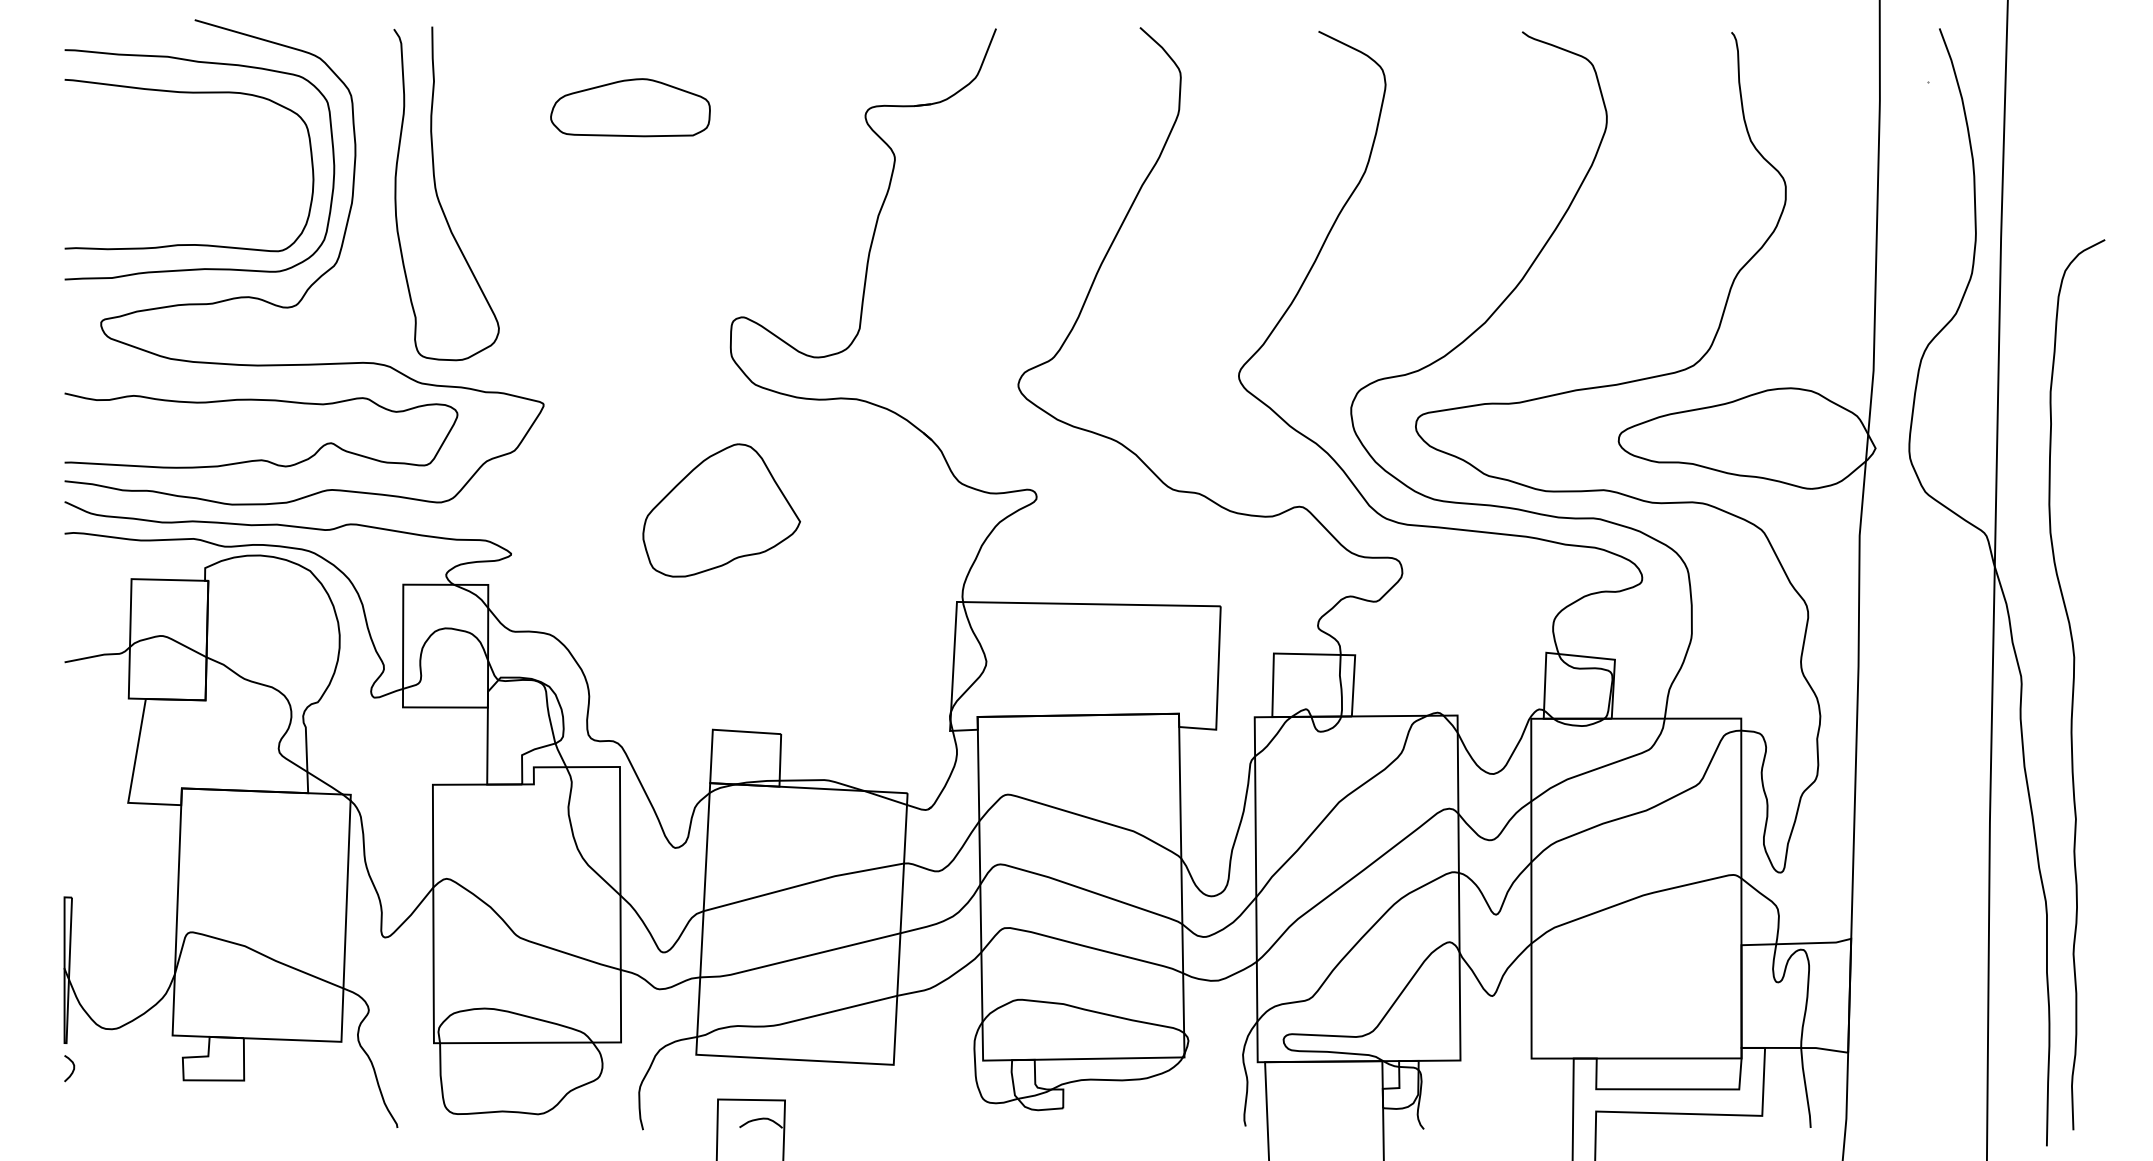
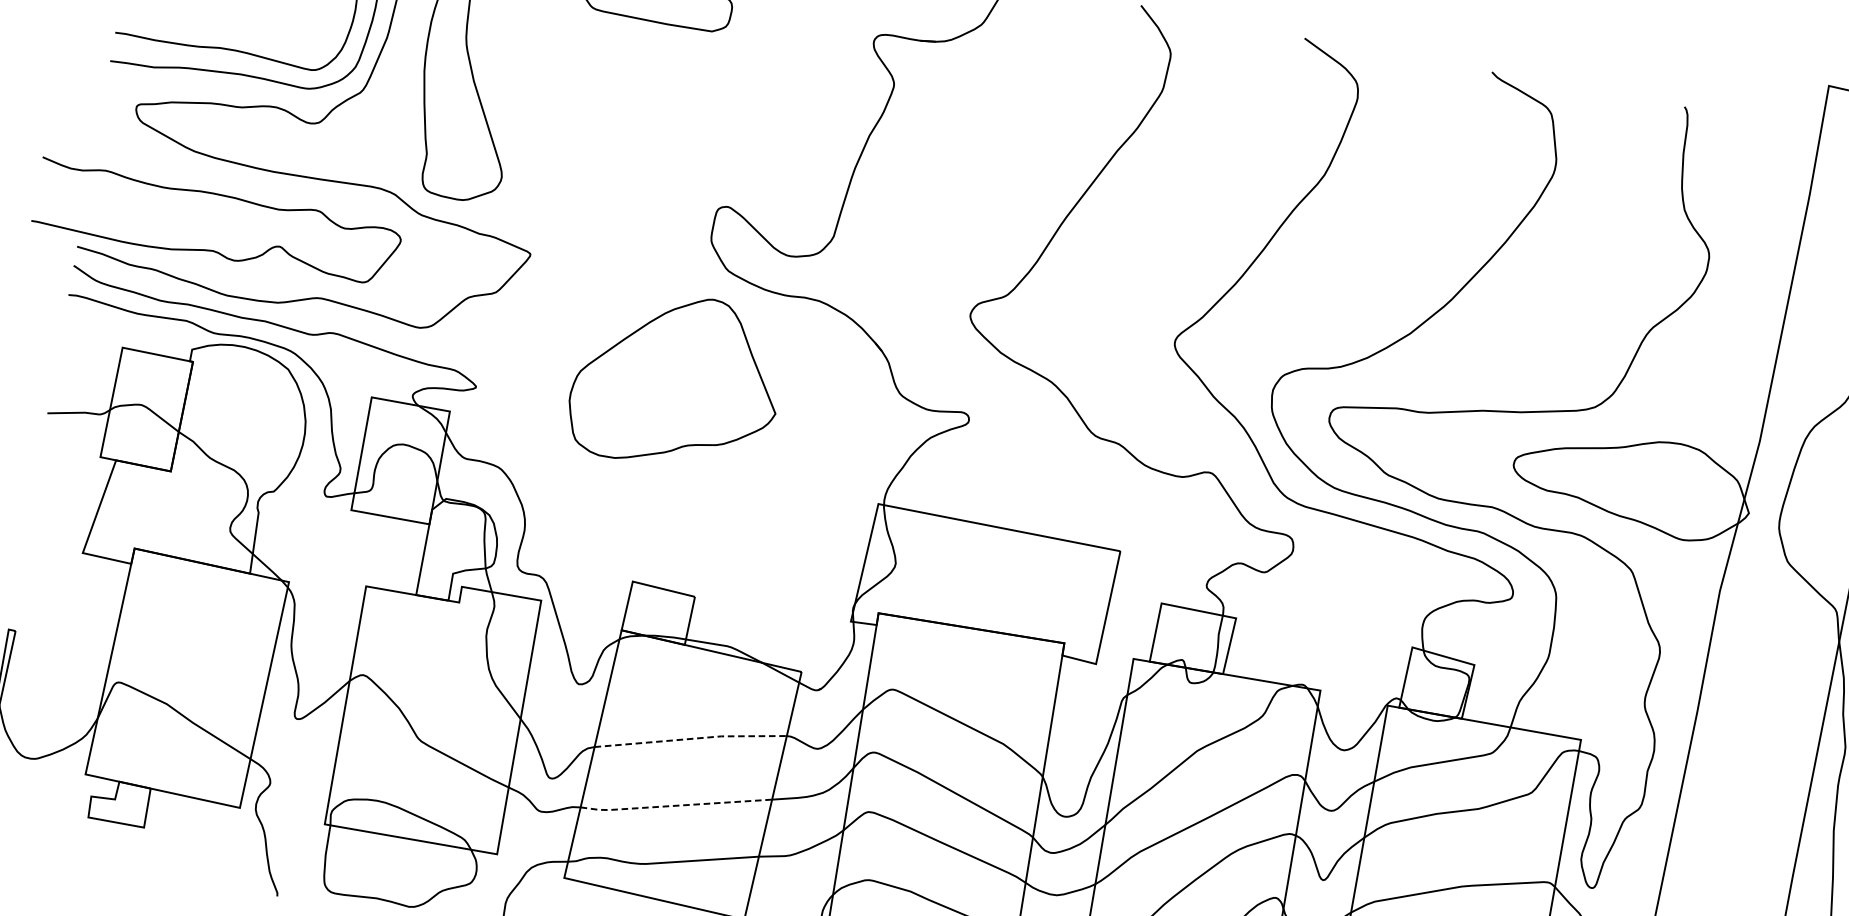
curve: (261, 459) -> (213, 250), moved
part: (721, 510) -> (676, 381), size x1.4
line: (804, 884) -> (691, 739), solid -> dashed
line: (799, 957) -> (675, 805), solid -> dashed

